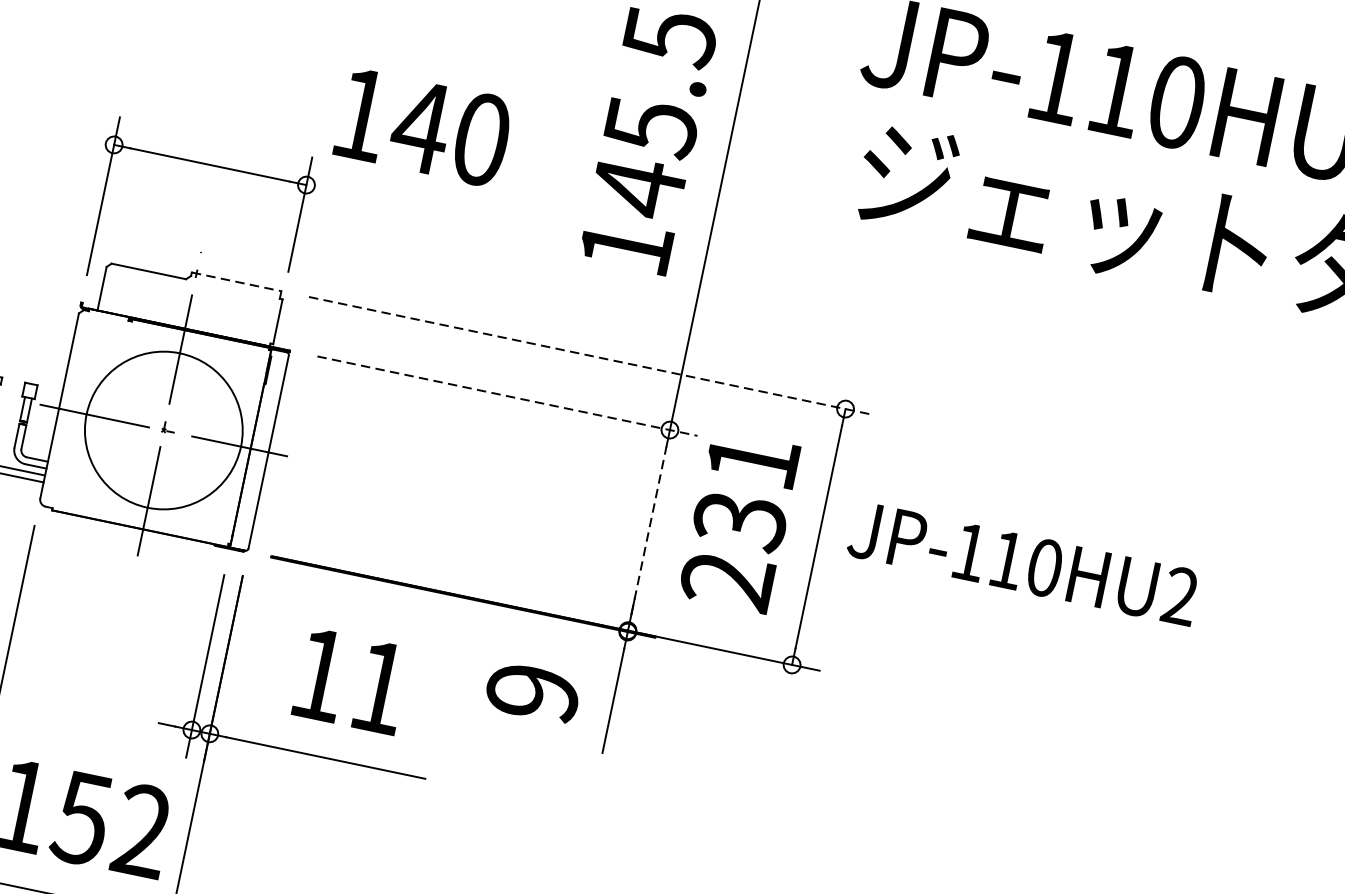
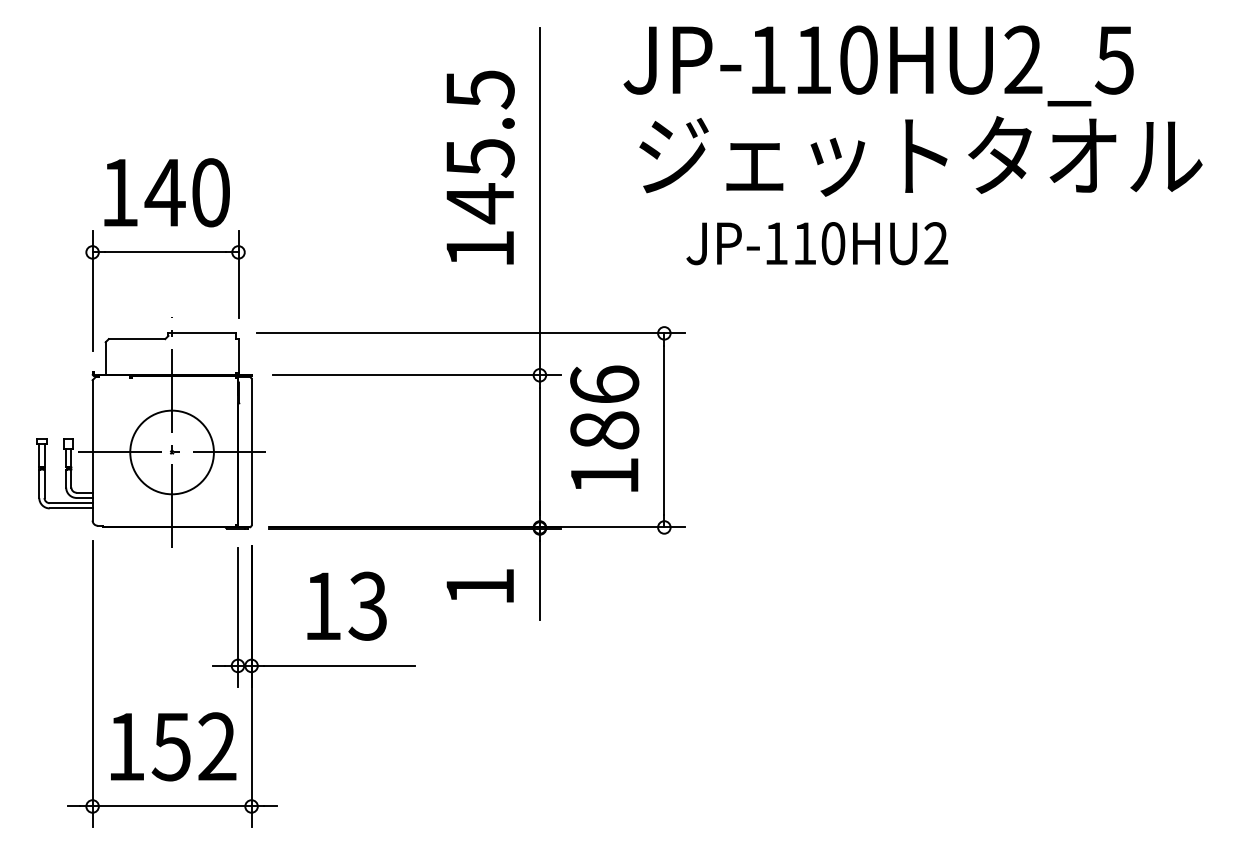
text: (423, 127) -> (166, 192), moved
line: (236, 282) -> (202, 333), dashed -> solid
line: (591, 356) -> (471, 333), dashed -> solid
line: (508, 396) -> (417, 375), dashed -> solid
circle: (163, 430) -> (171, 452), size x0.71
text: (739, 520) -> (604, 430), 231 -> 186
line: (648, 530) -> (539, 451), dashed -> solid
text: (1023, 563) -> (817, 243), moved
text: (379, 686) -> (367, 605), 11 -> 13
text: (532, 691) -> (479, 586), 9 -> 1

